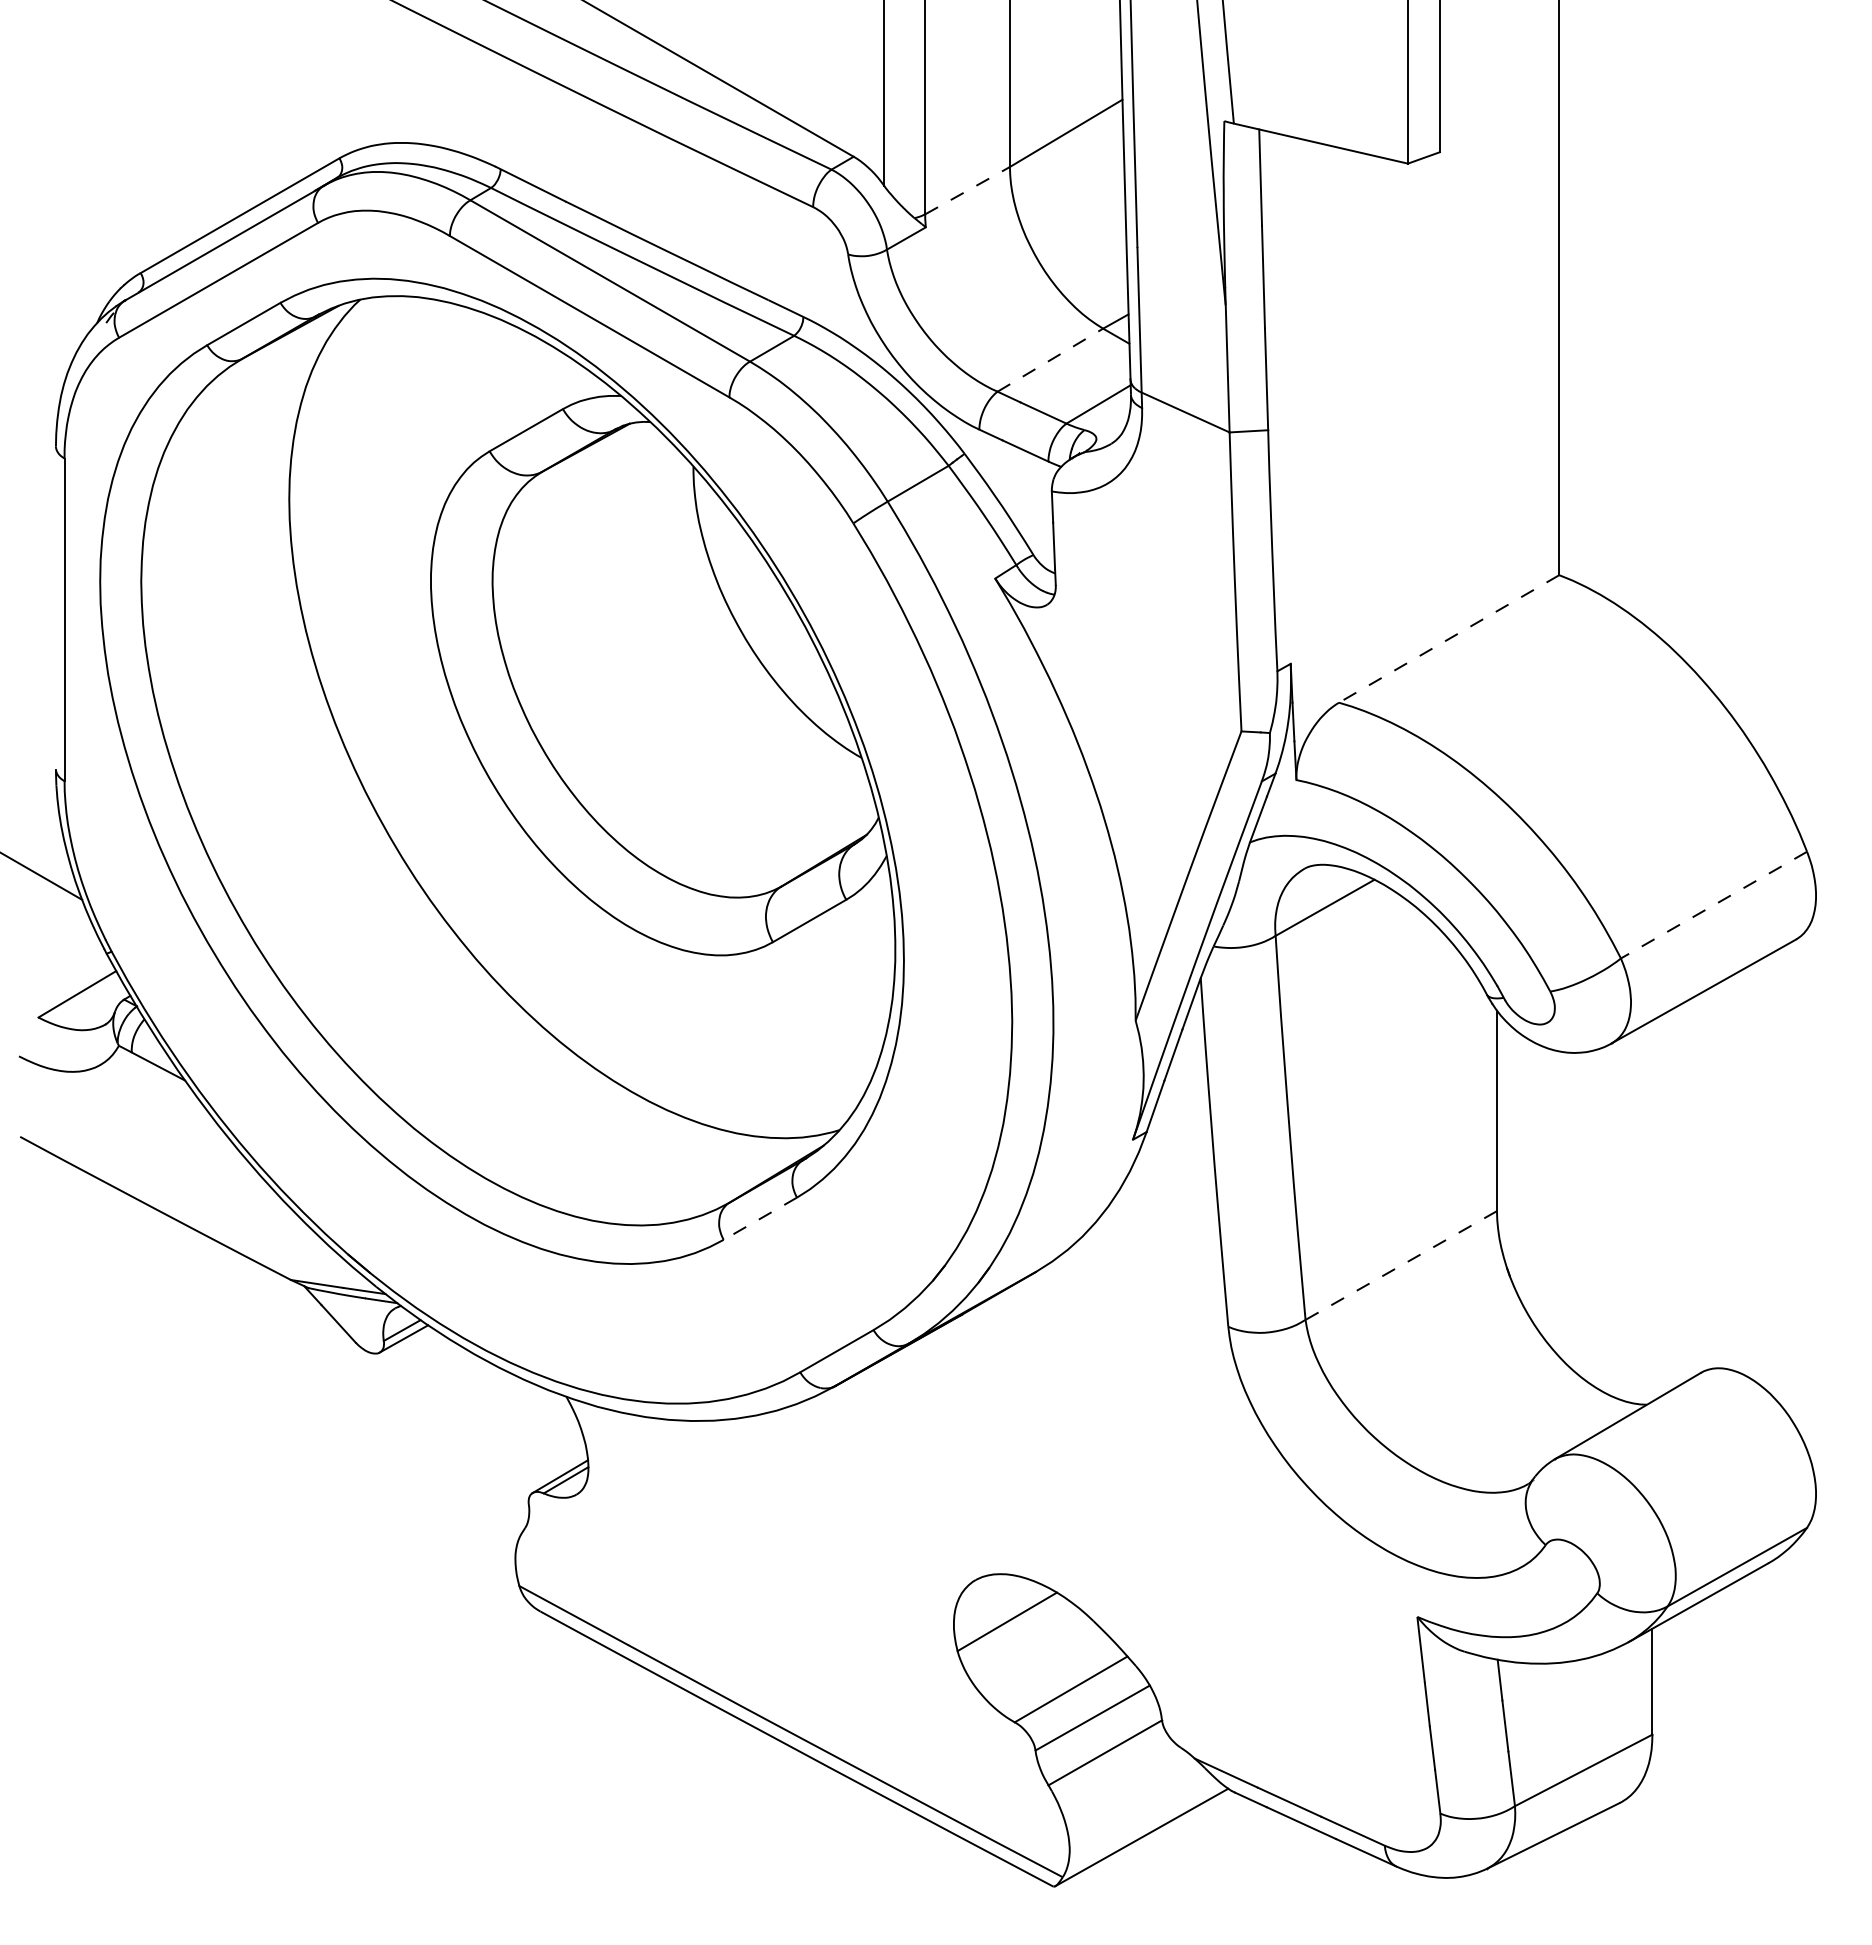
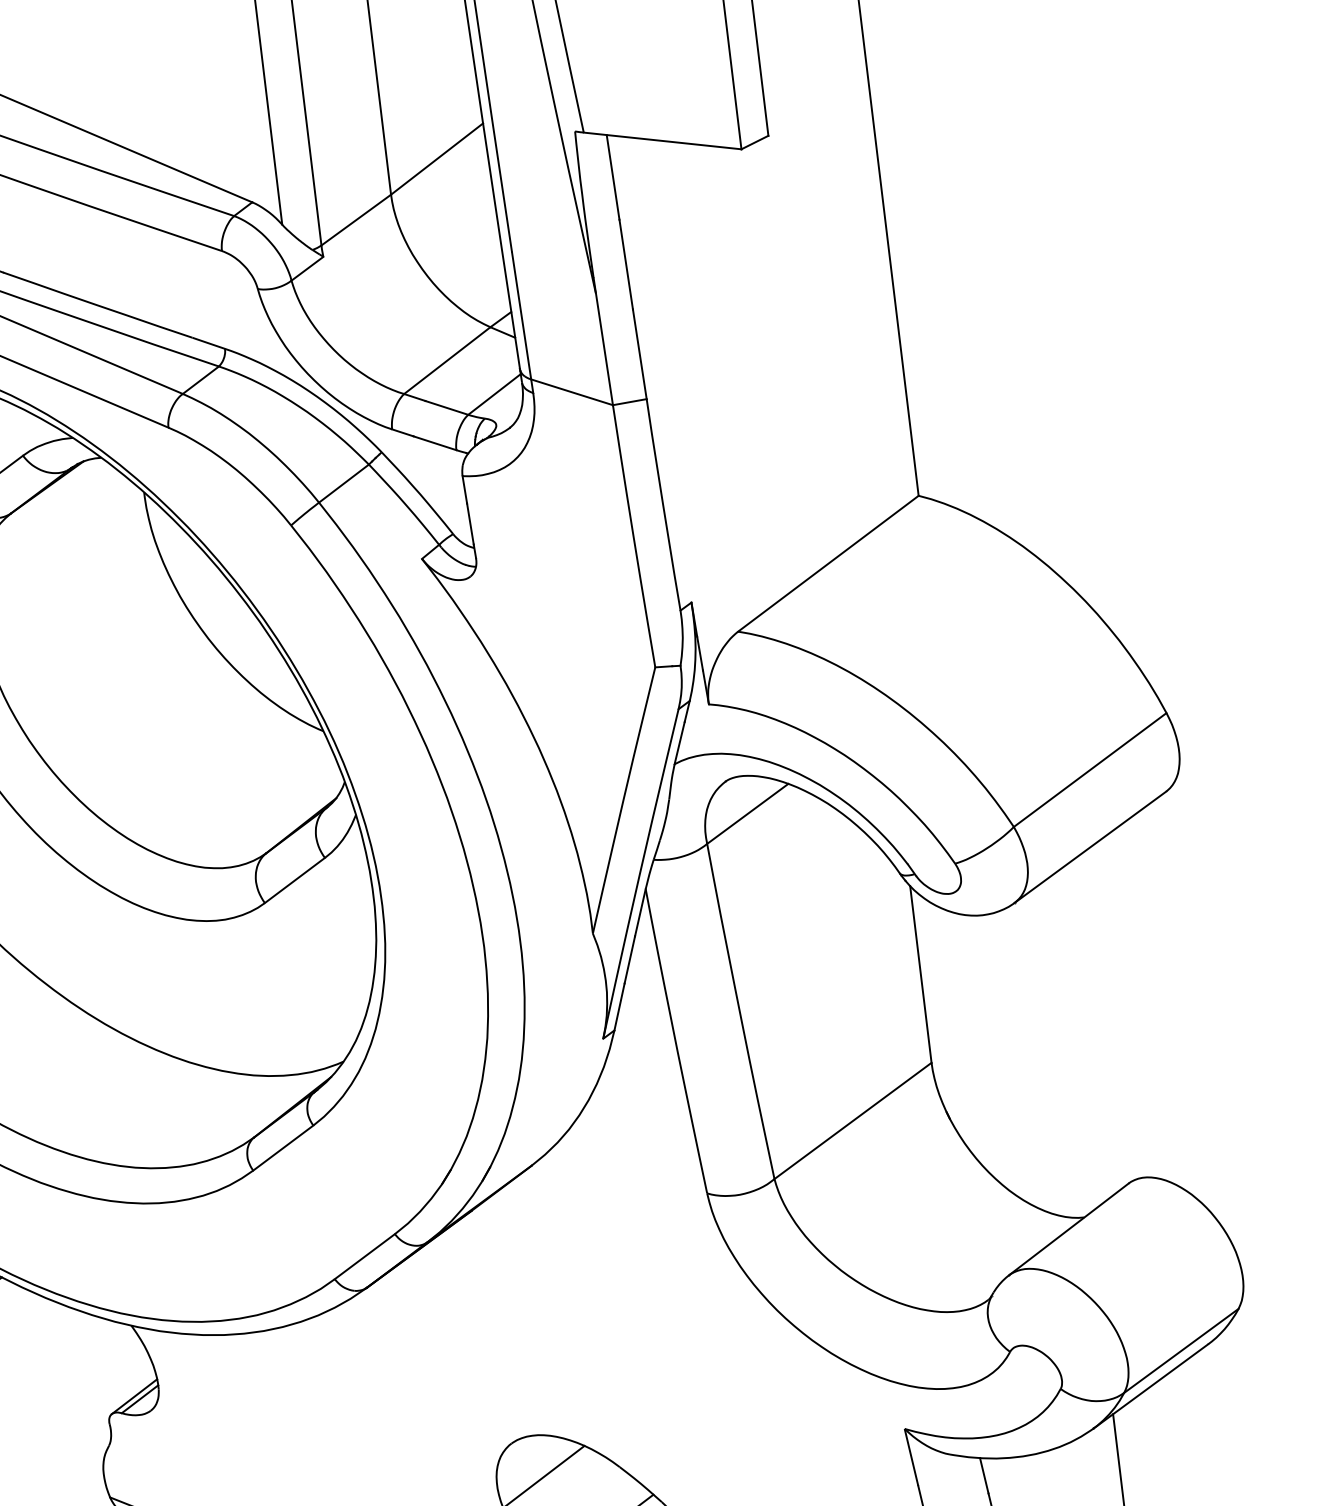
line: (967, 190) -> (356, 219), dashed -> solid
line: (1050, 359) -> (447, 360), dashed -> solid
line: (1448, 639) -> (827, 564), dashed -> solid
line: (1713, 905) -> (1089, 770), dashed -> solid
line: (759, 1219) -> (282, 1148), dashed -> solid
line: (1400, 1265) -> (852, 1121), dashed -> solid

